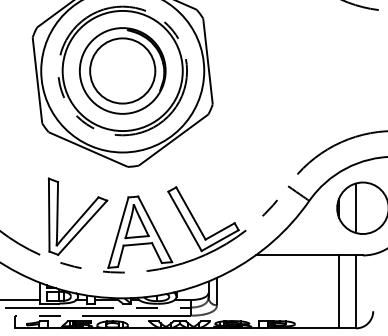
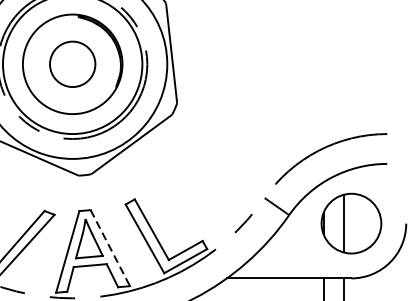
circle: (122, 70) -> (72, 63), size x0.6
line: (155, 229) -> (110, 248), solid -> dashed

